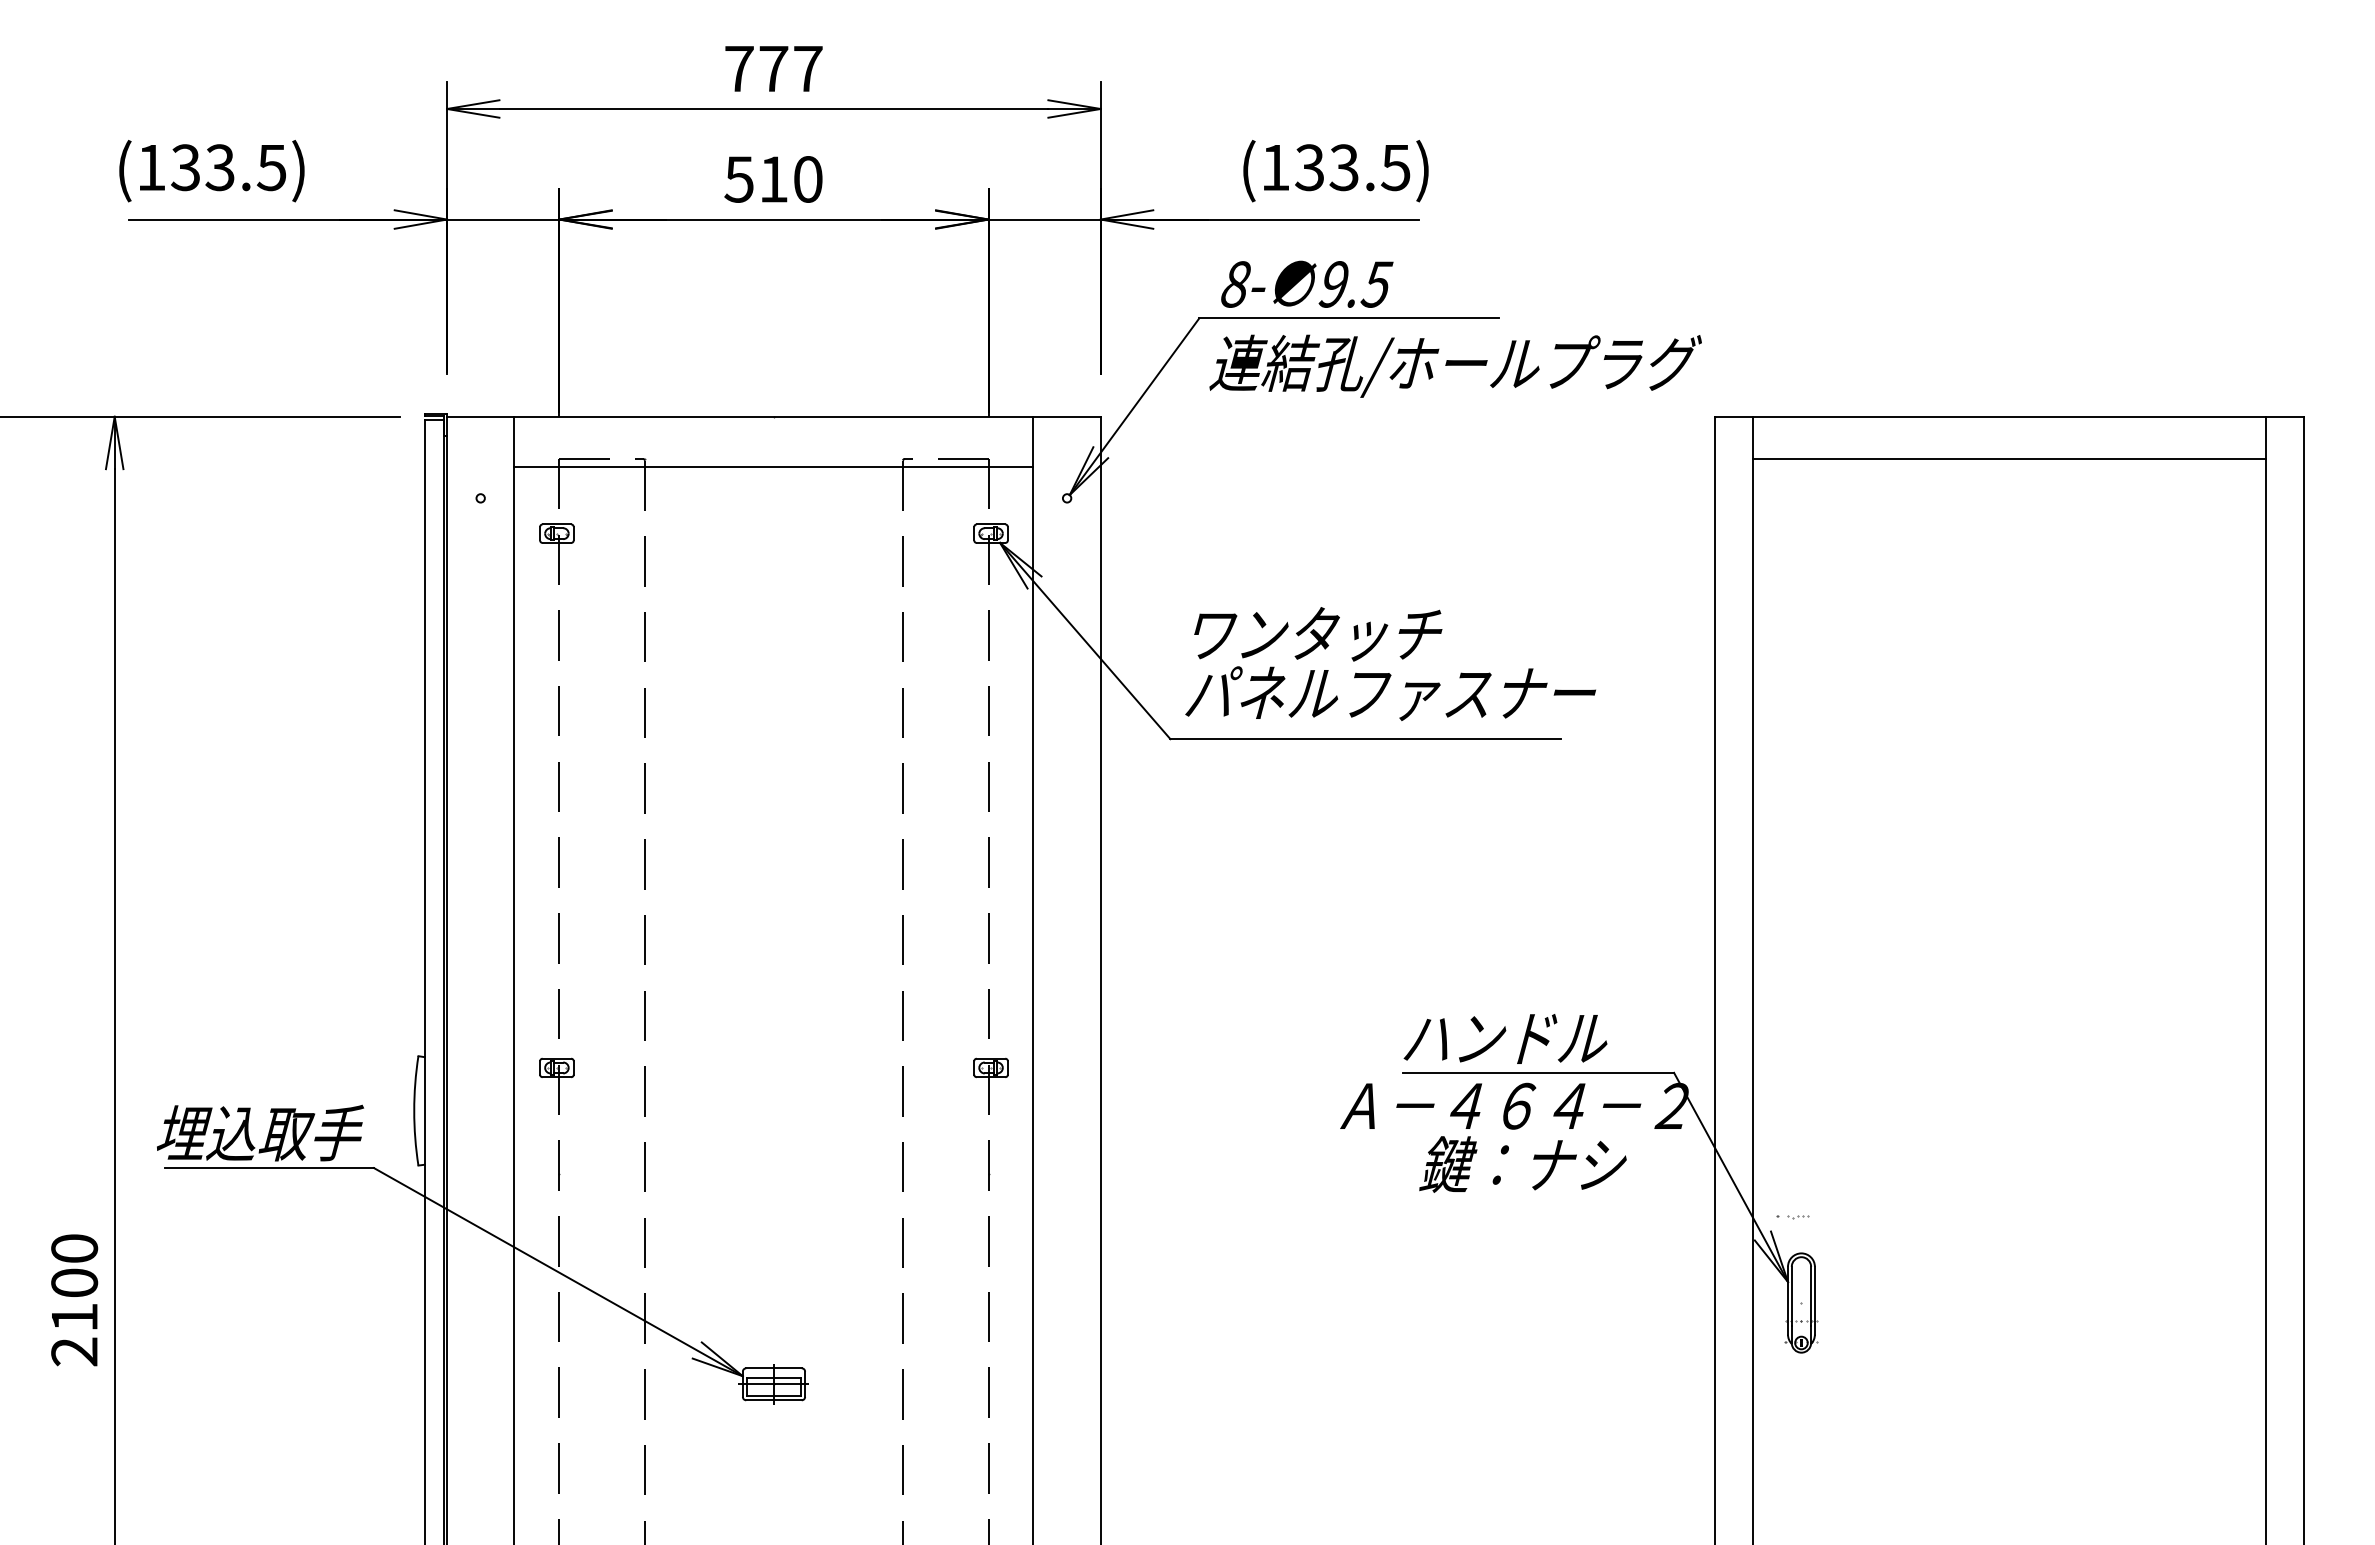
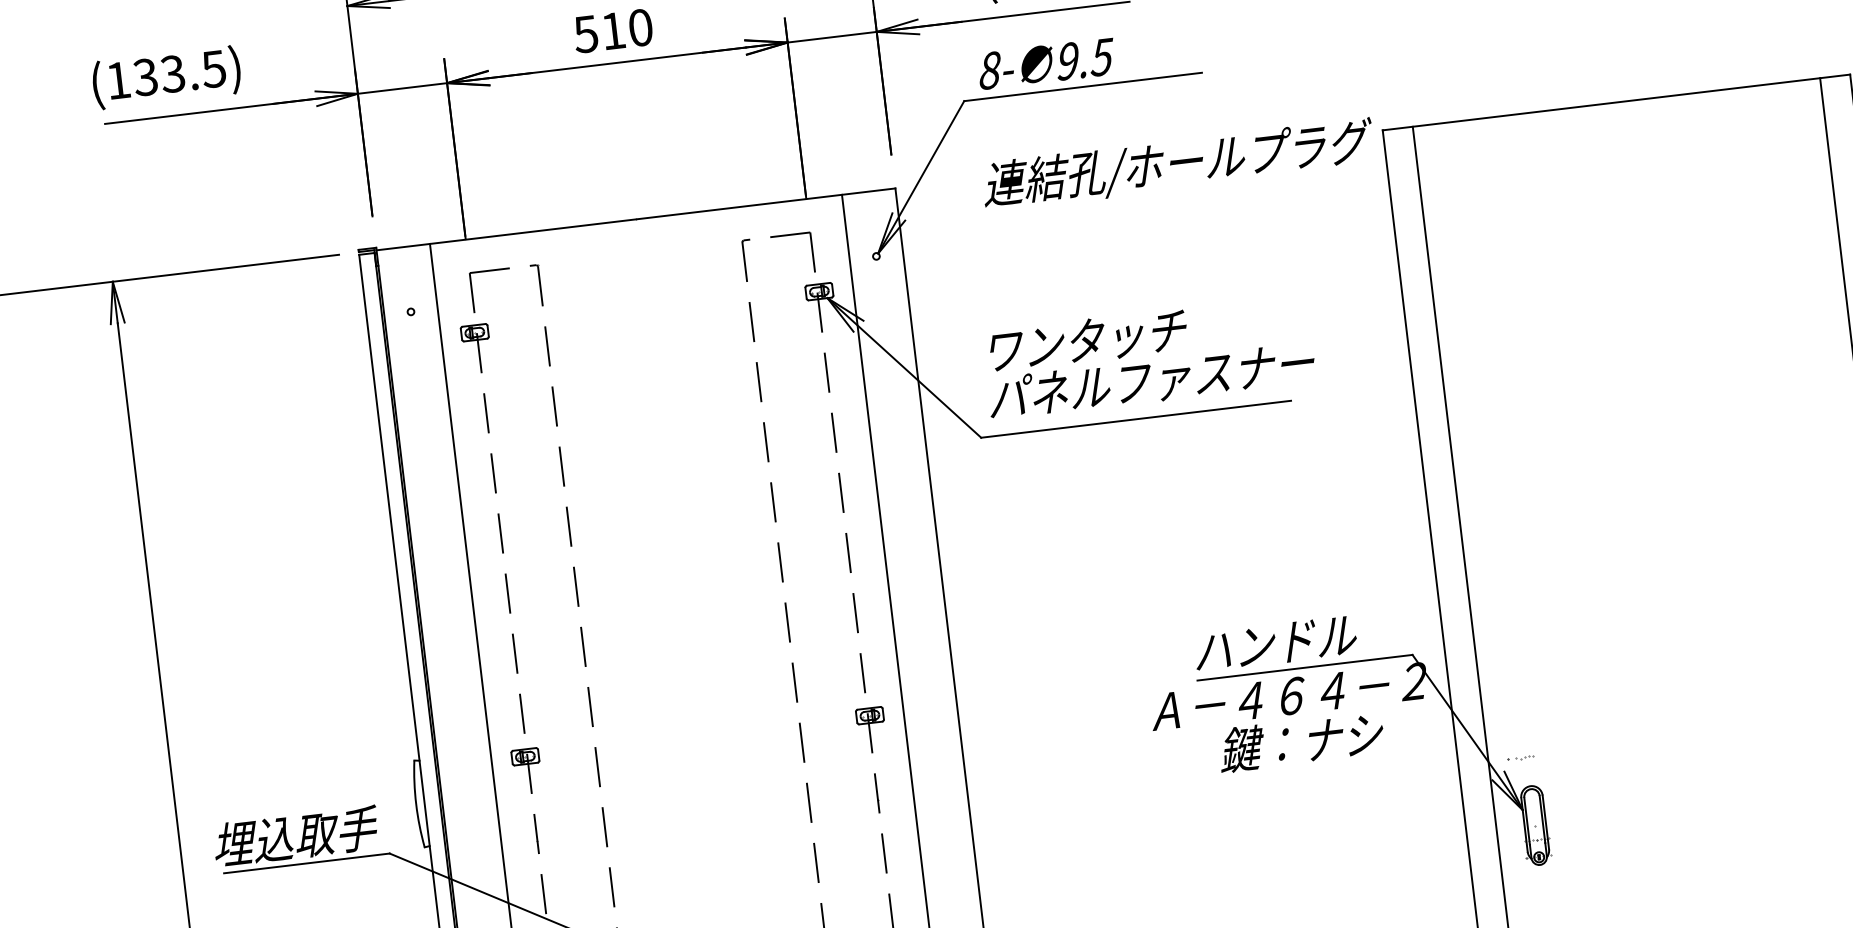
text: (1455, 365) -> (1178, 164), moved
line: (2008, 458) -> (1619, 135), removed
line: (773, 467) -> (640, 259), removed

